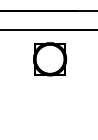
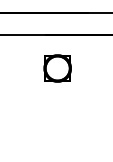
part: (49, 58) -> (57, 67), size x0.71

